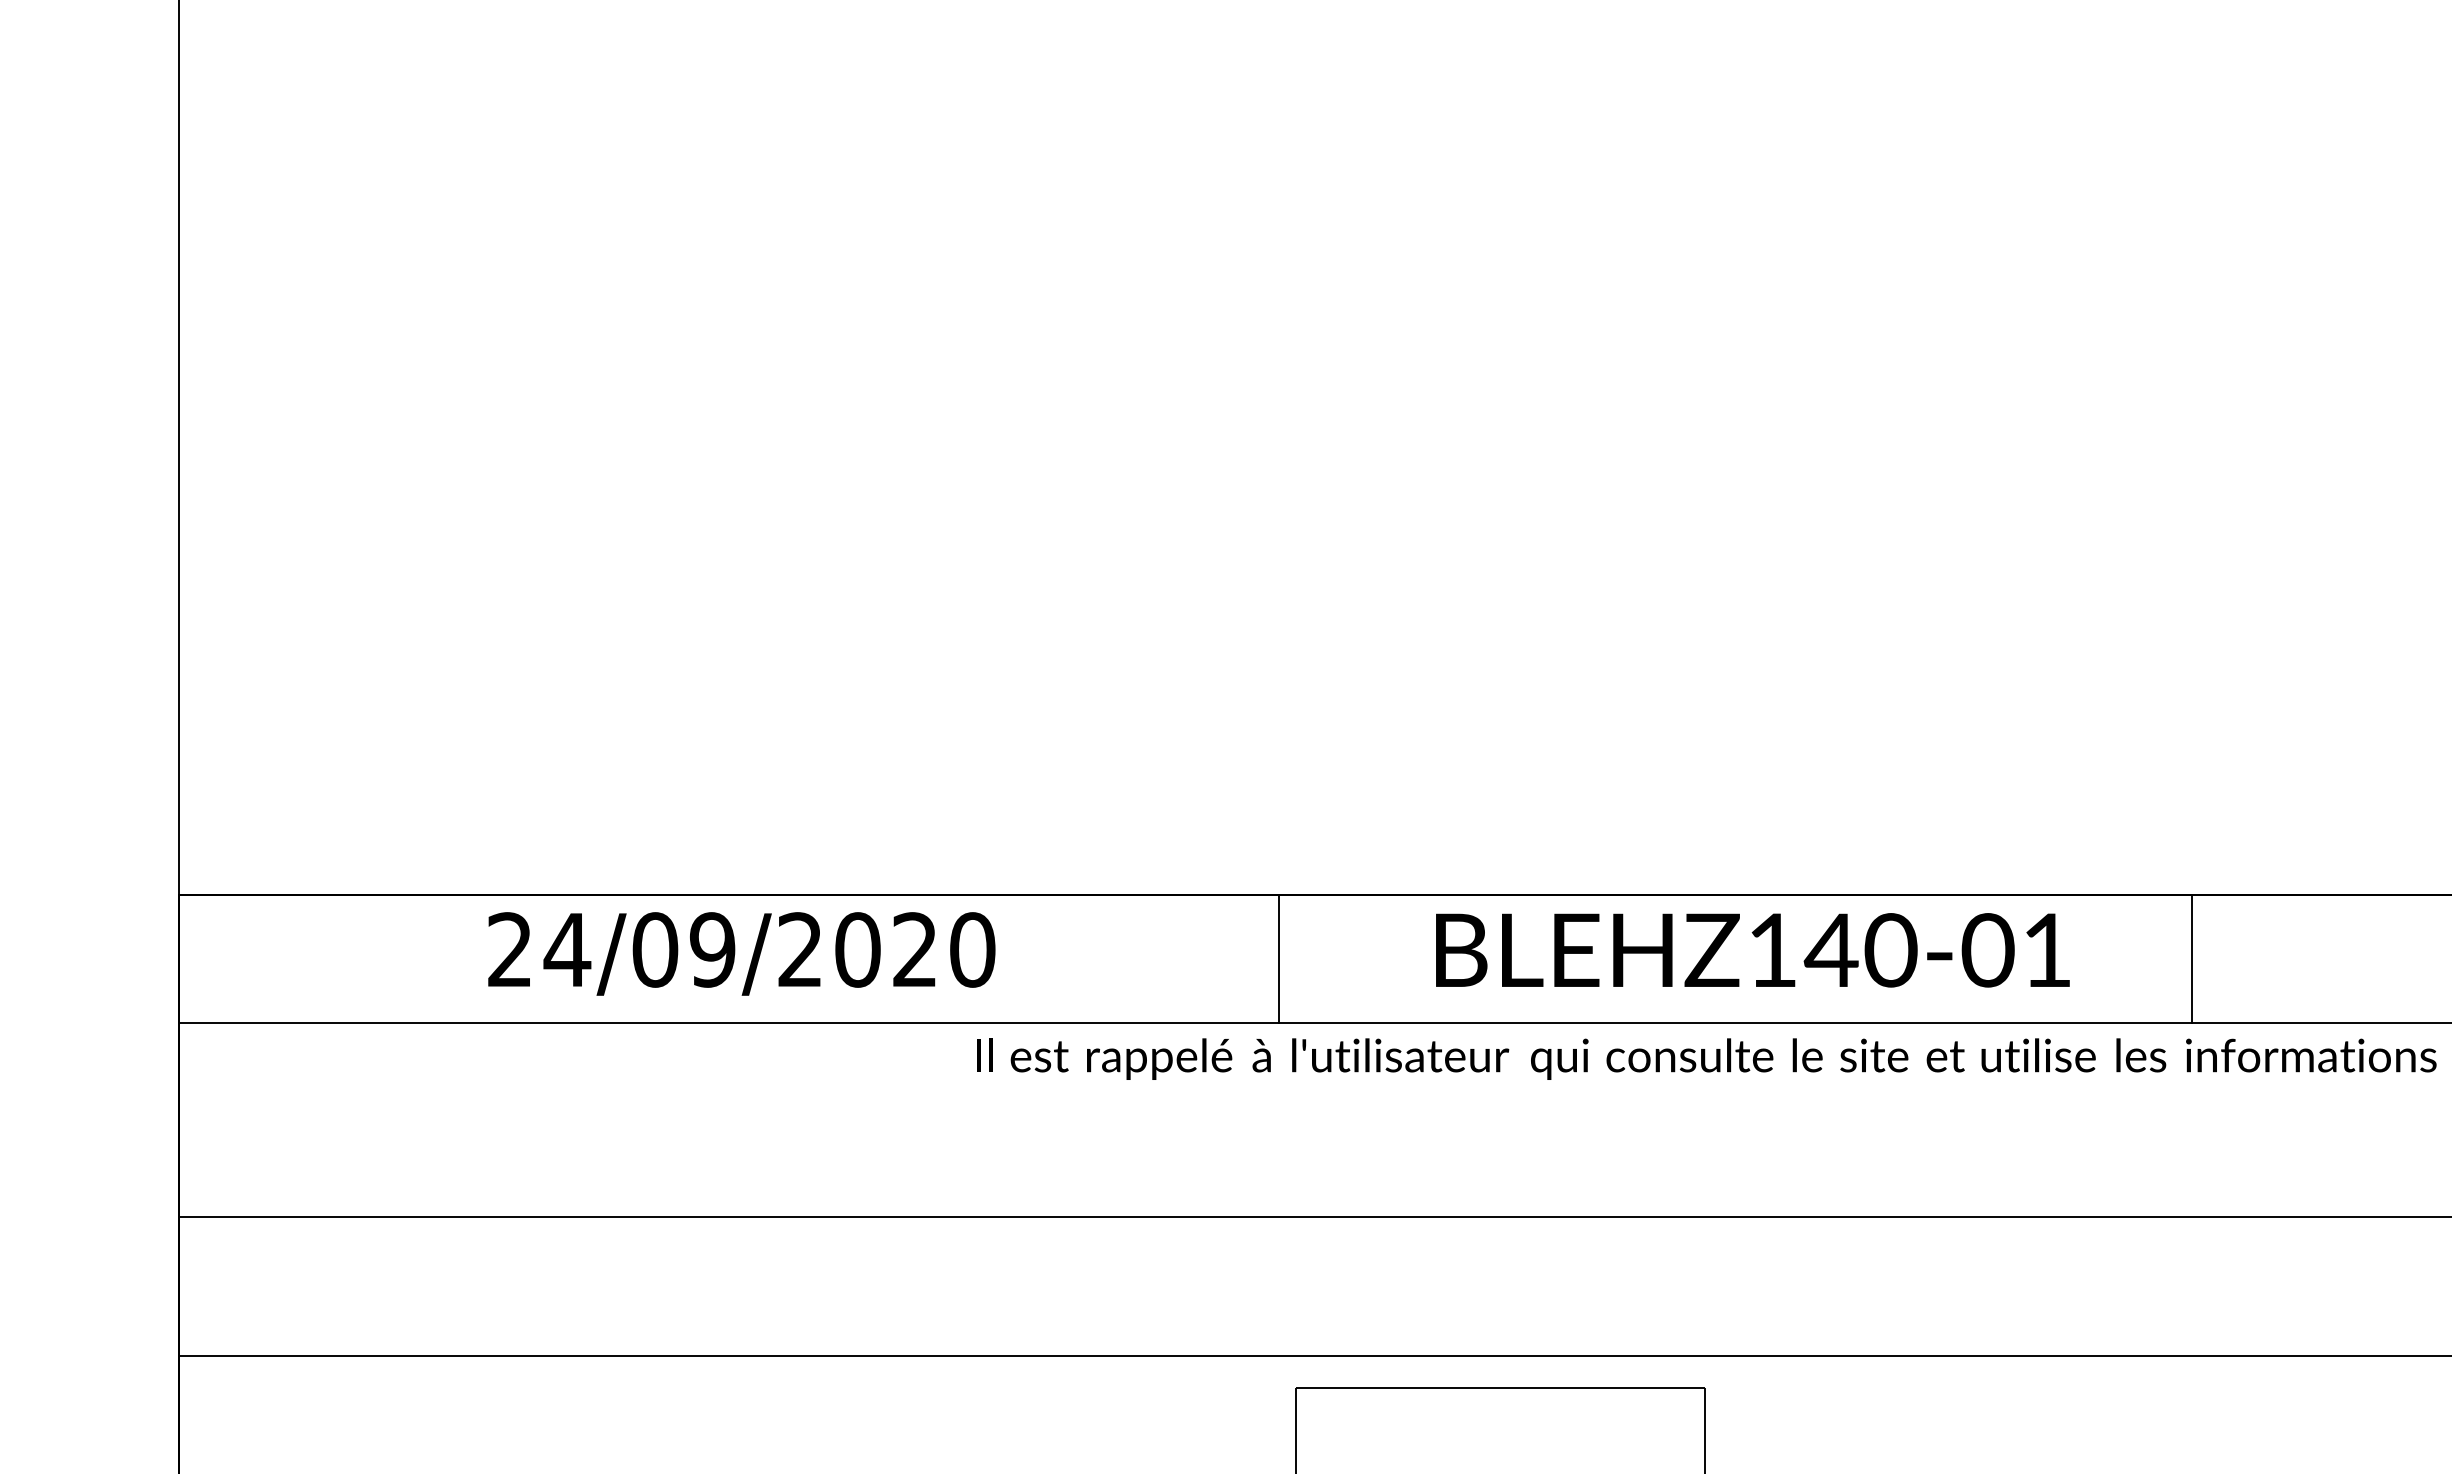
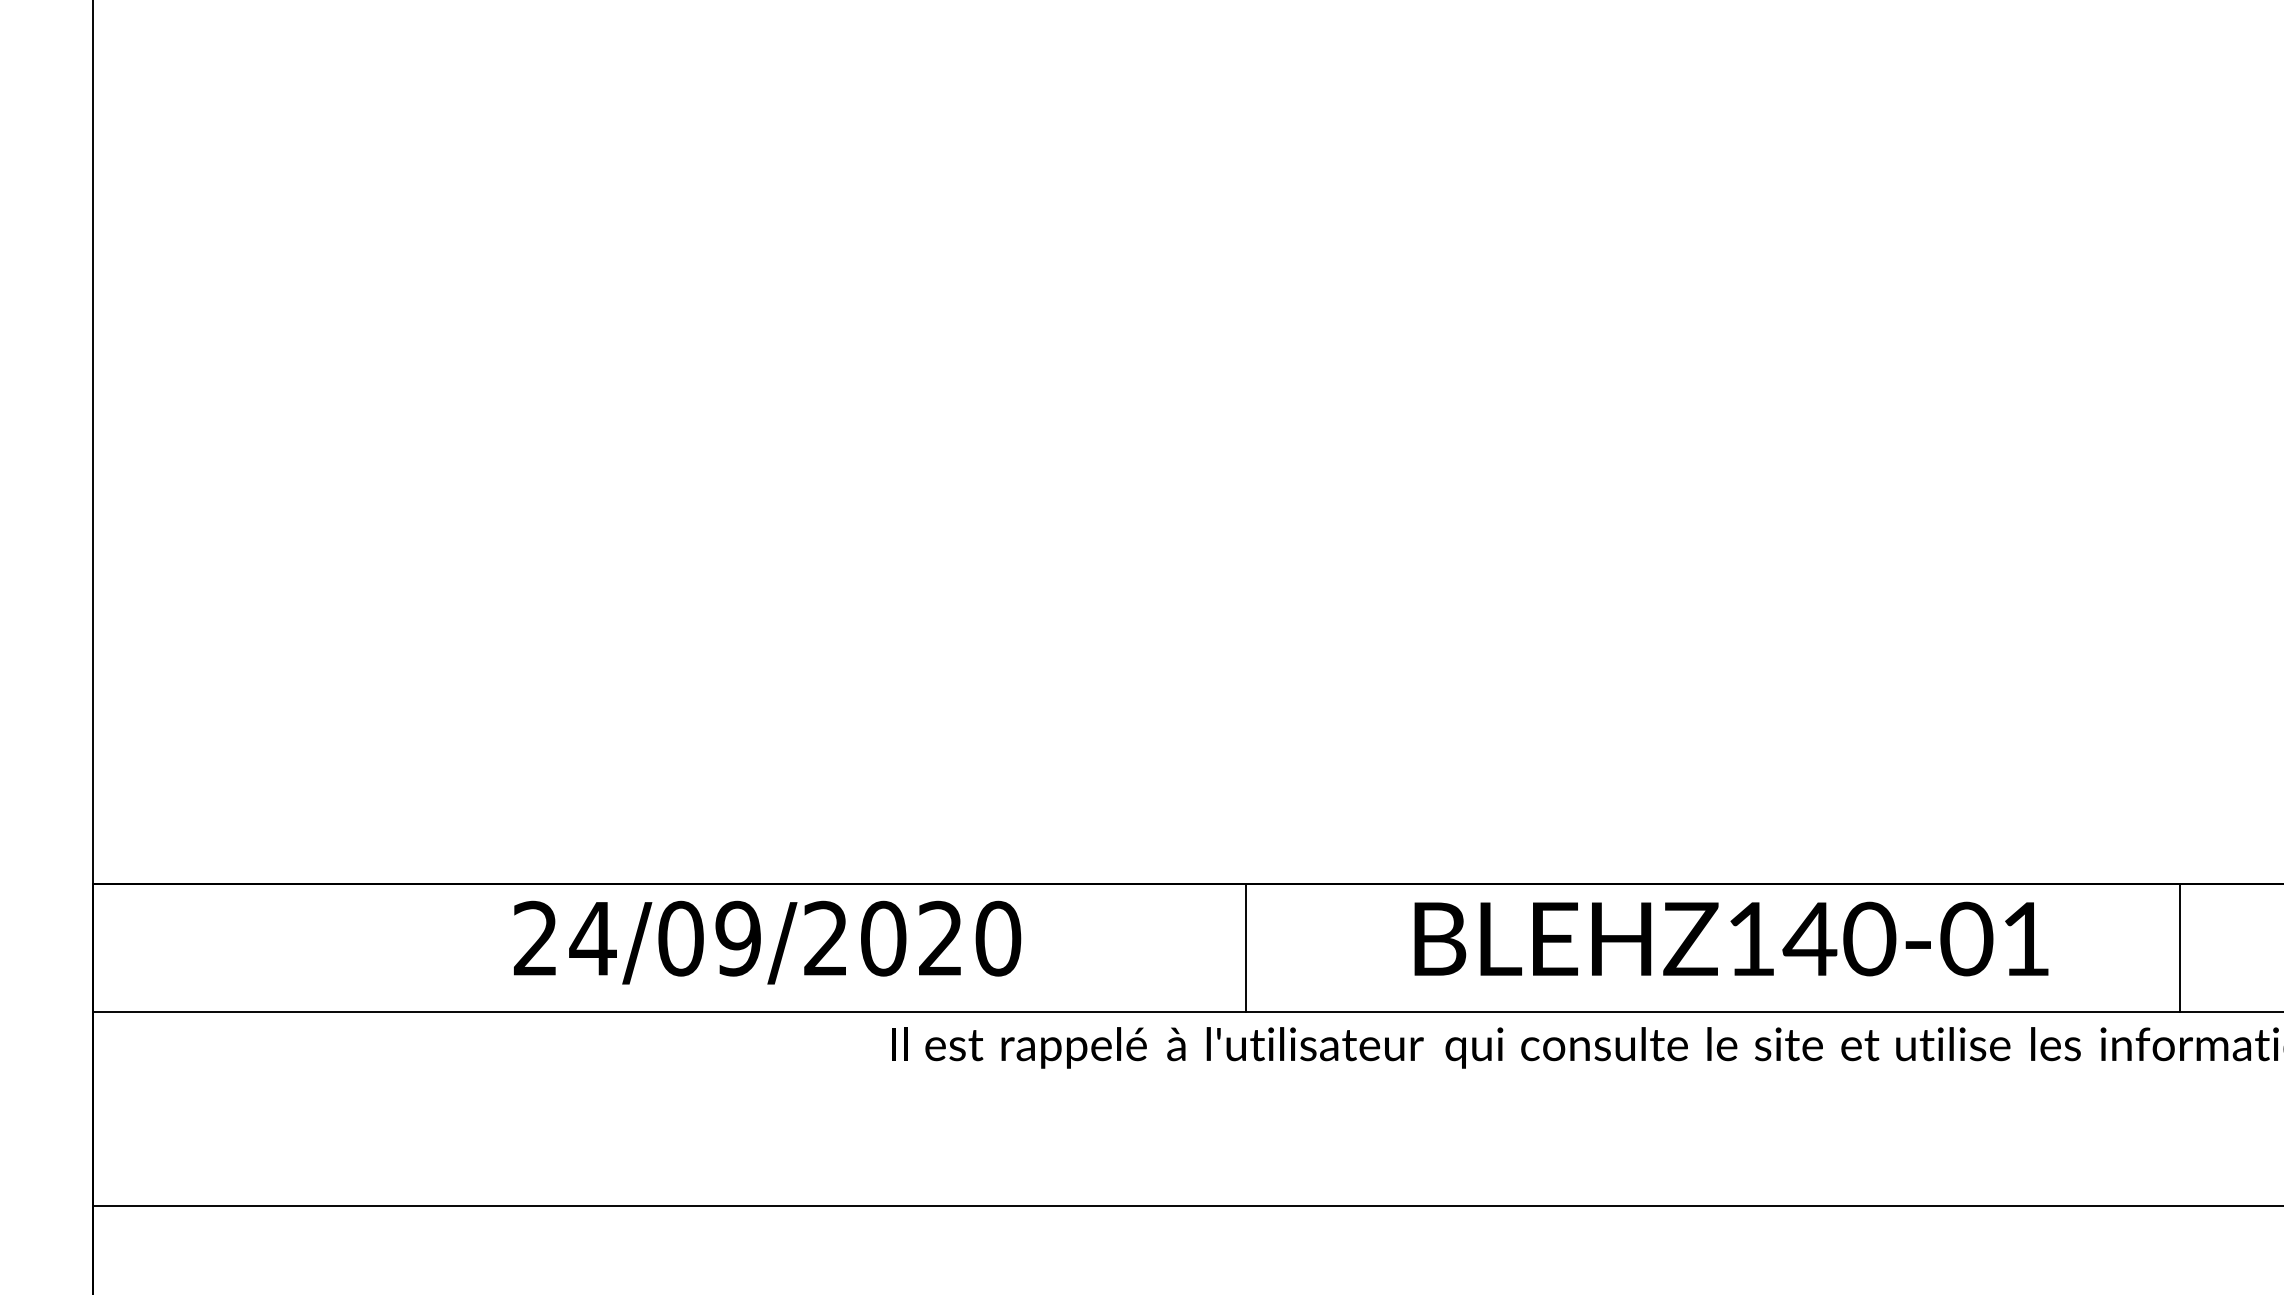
text: (1752, 950) -> (1731, 939), moved
text: (741, 953) -> (767, 942), moved
line: (1279, 958) -> (1246, 947), moved
line: (2192, 958) -> (2180, 947), moved

